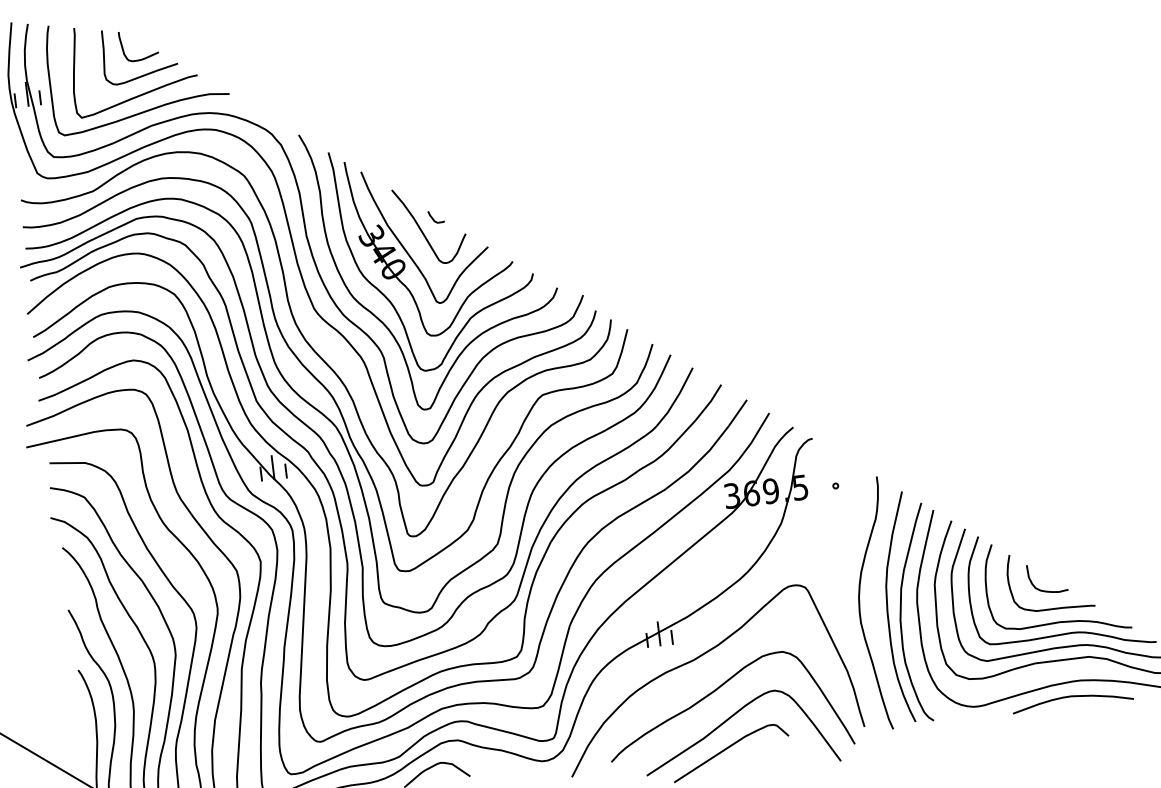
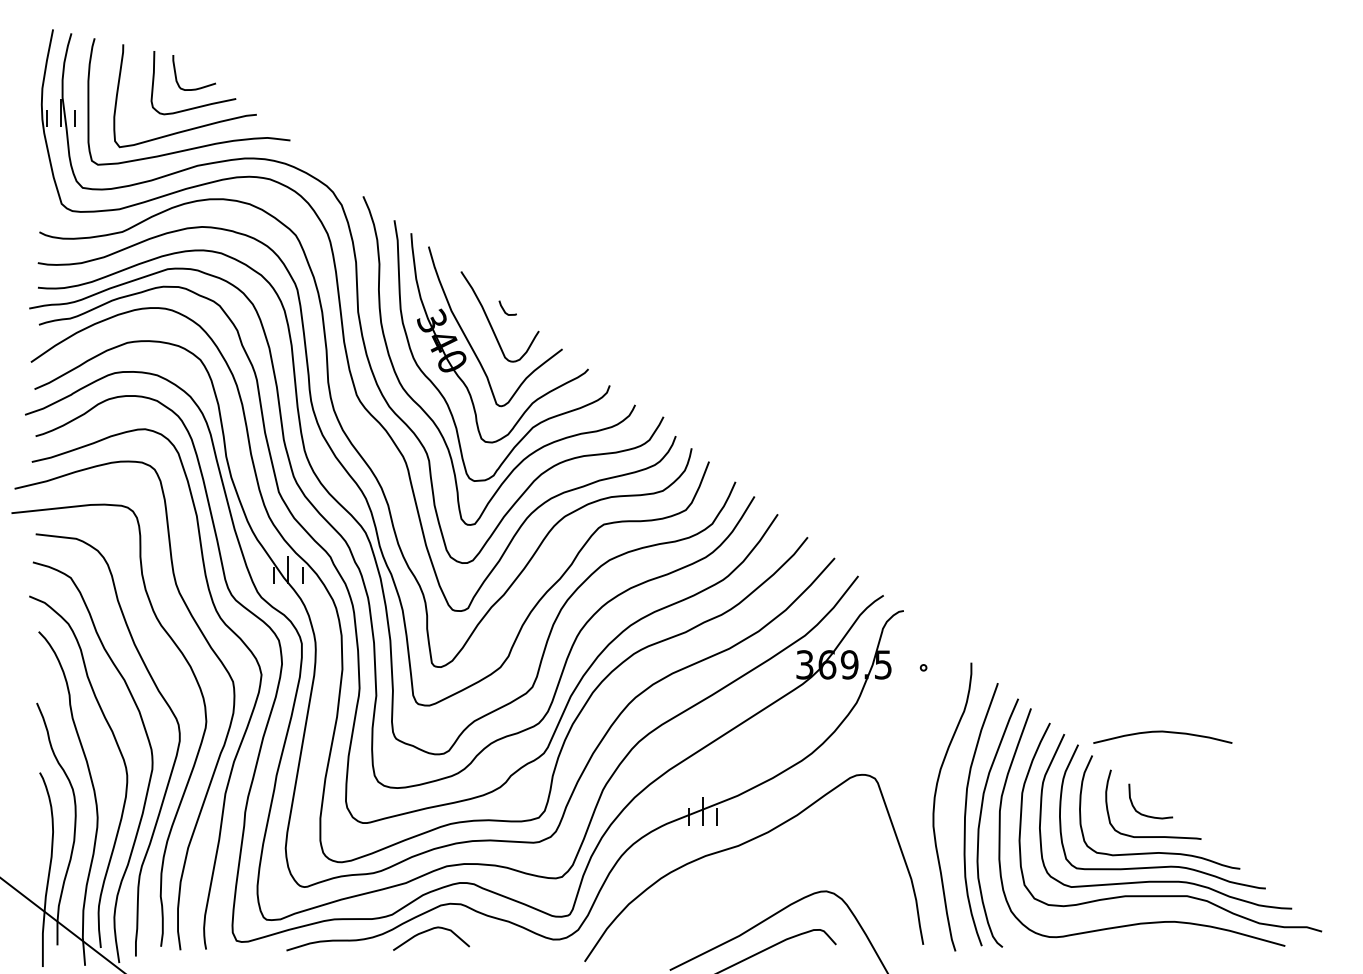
curve: (716, 690) -> (760, 883), removed
curve: (1072, 697) -> (1162, 732), moved

